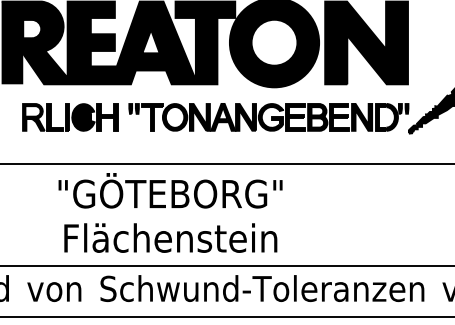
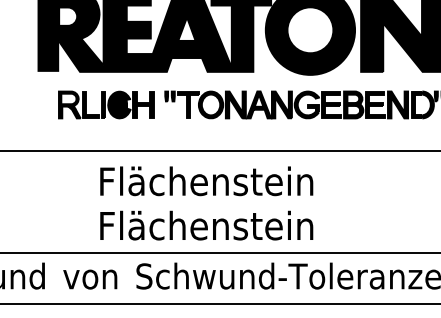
text: (170, 190) -> (206, 178), "GÖTEBORG" -> Flächenstein

